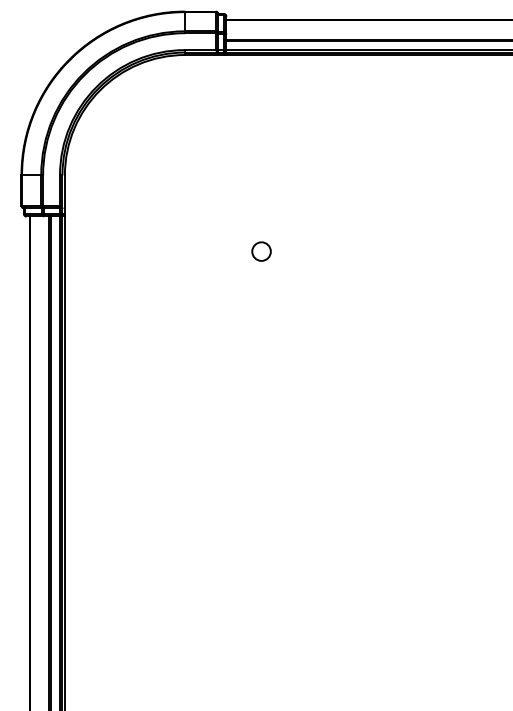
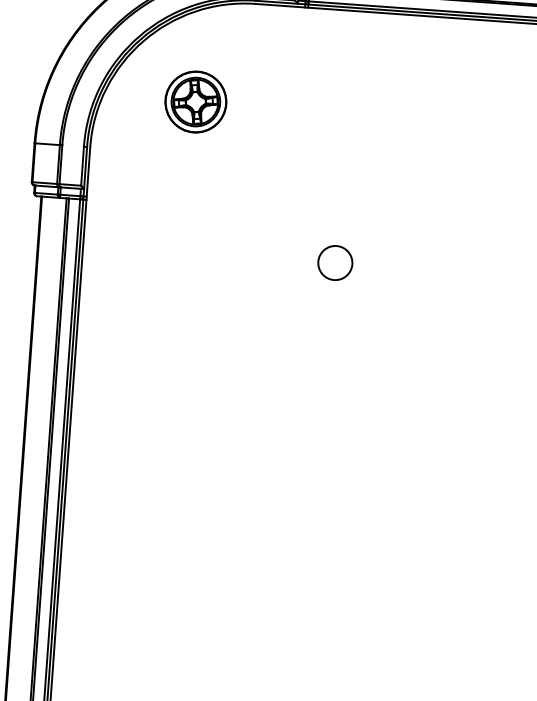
part: (144, 134) -> (196, 102), added
circle: (261, 251) -> (335, 262), size x1.43

